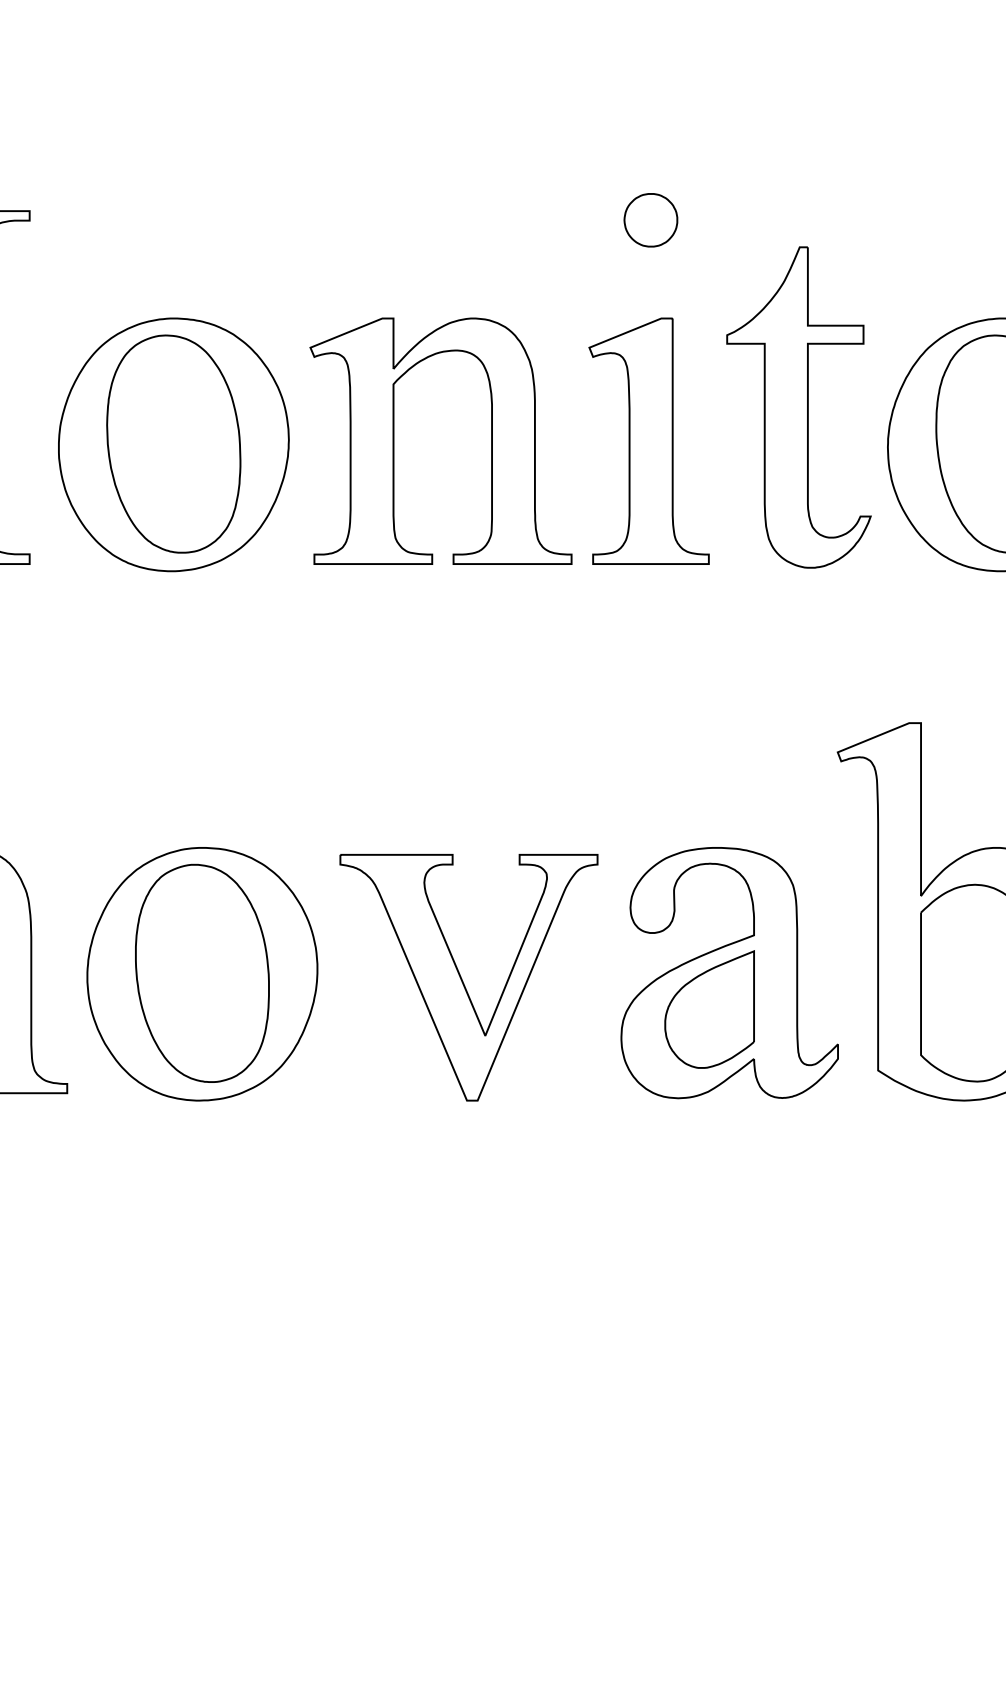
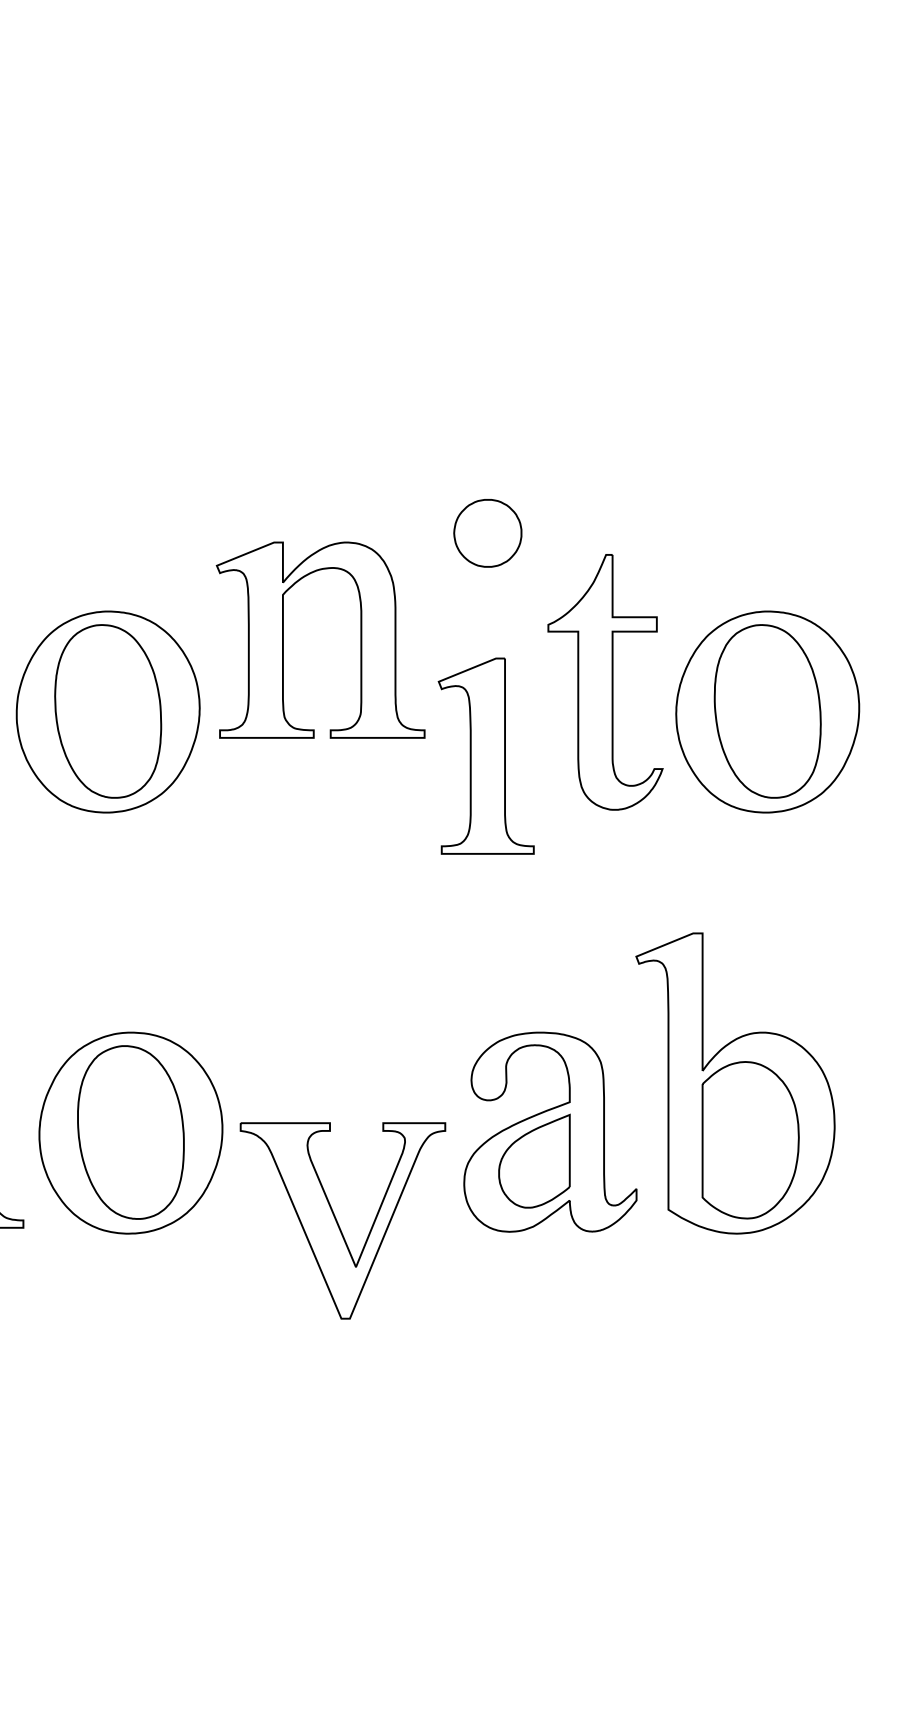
part: (650, 220) -> (487, 533), size x1.6
part: (394, 440) -> (283, 639), moved
part: (648, 440) -> (485, 755), moved
part: (468, 977) -> (342, 1220), moved

